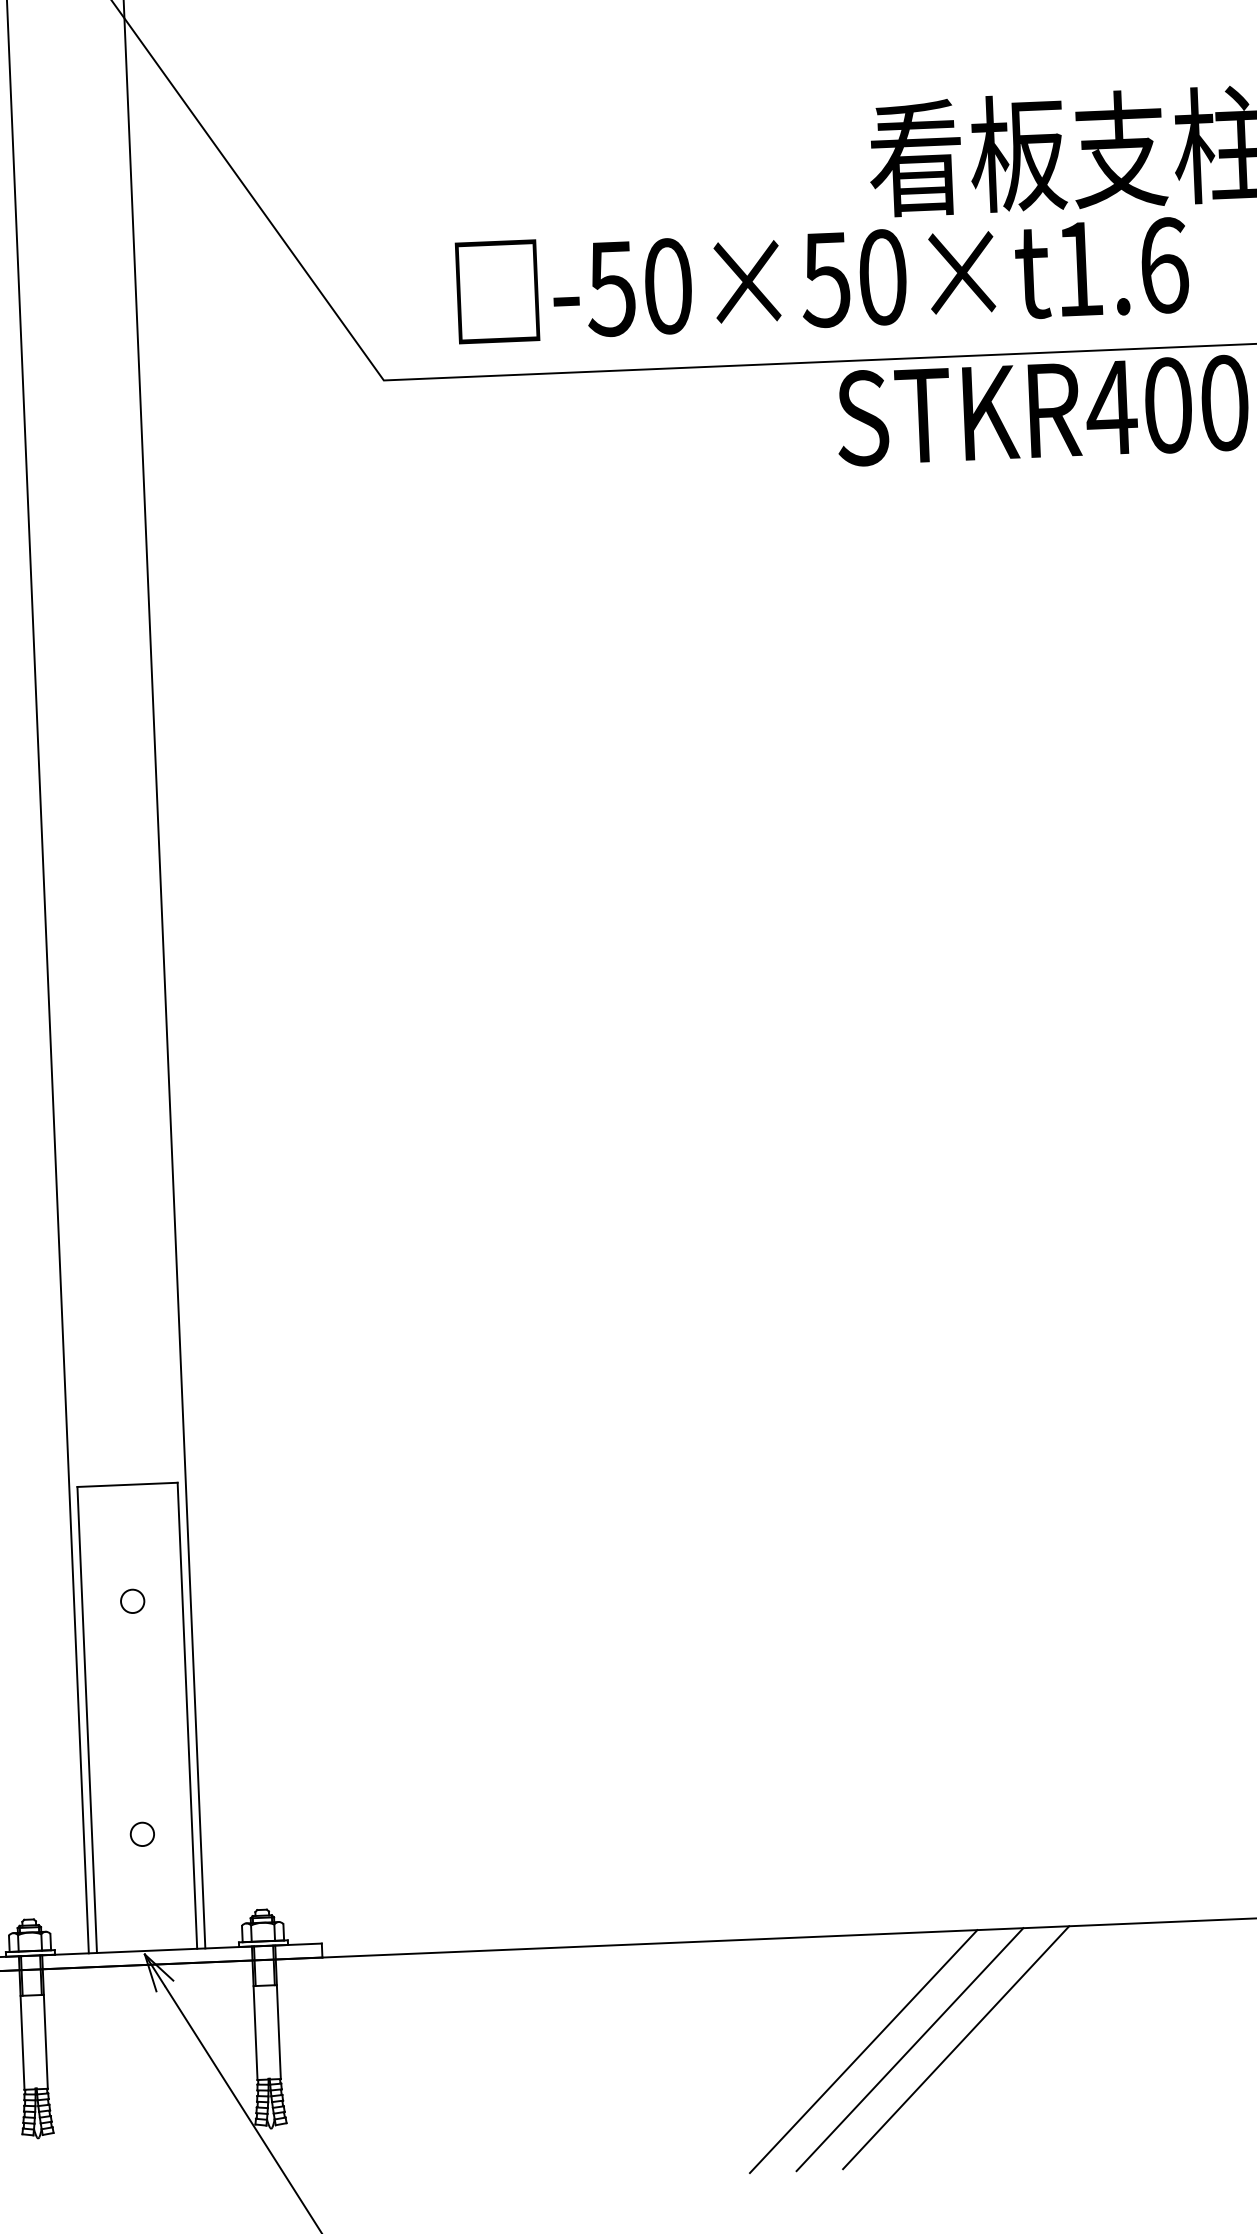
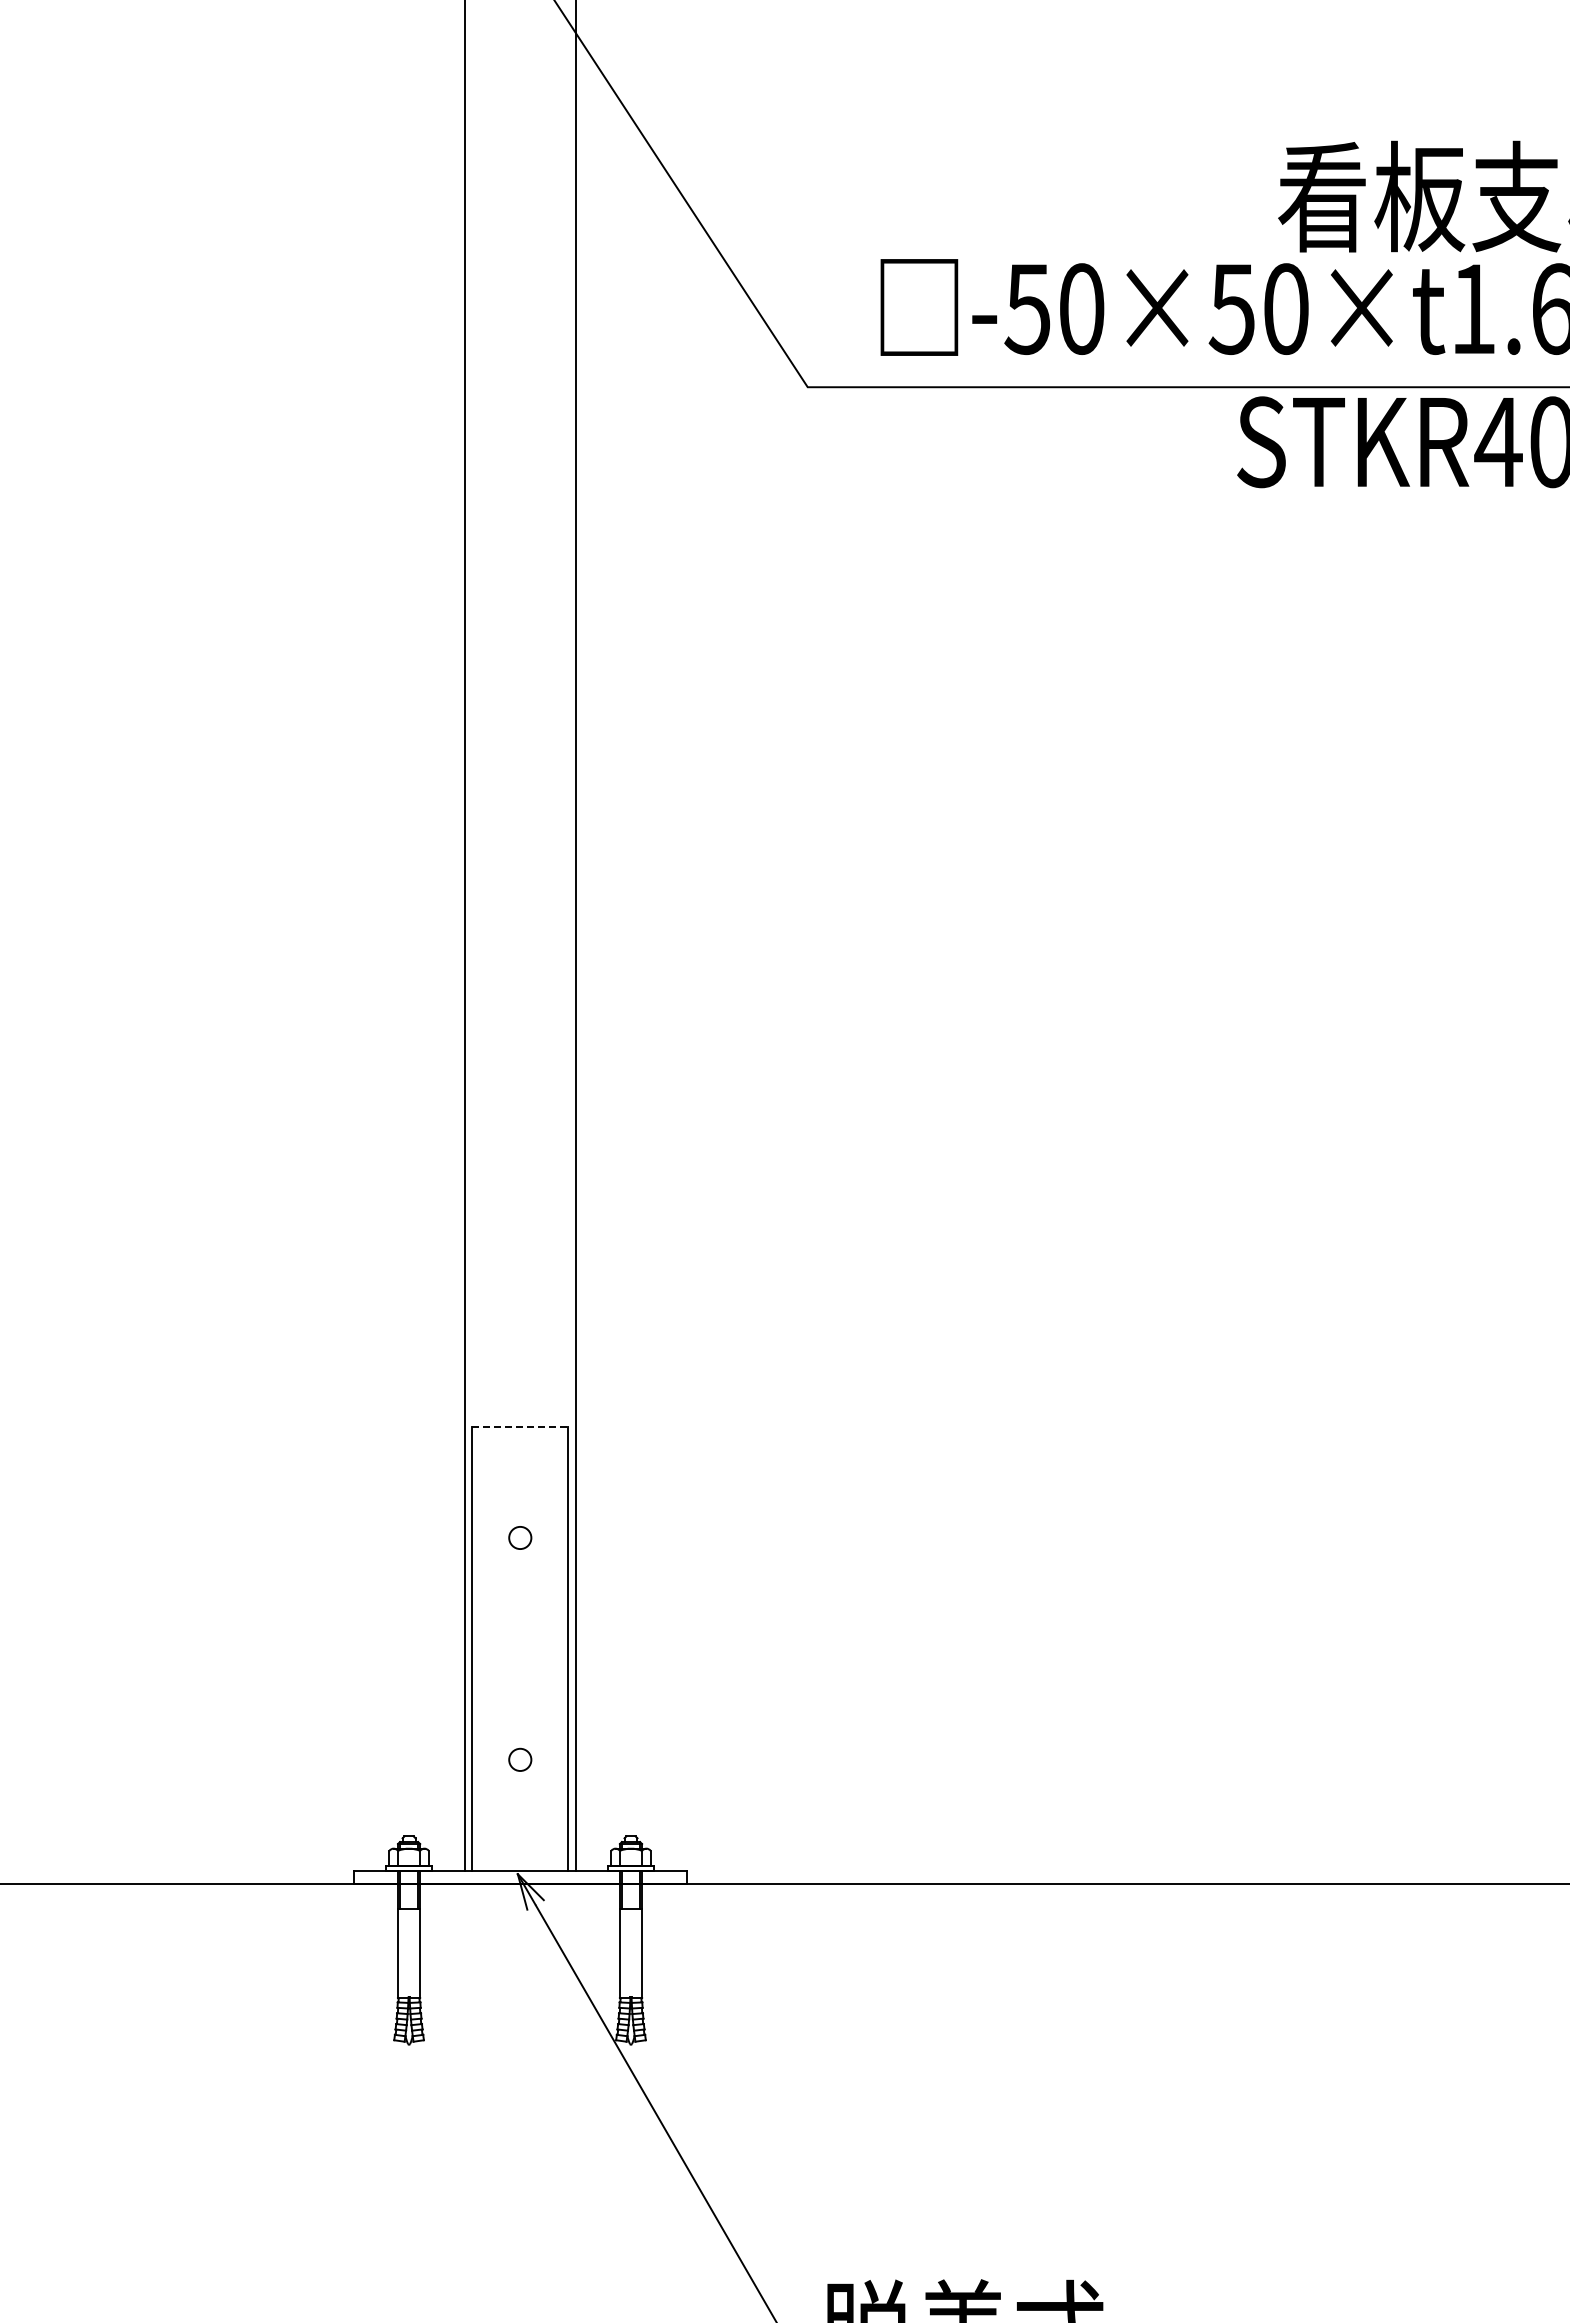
line: (128, 1485) -> (520, 1427), solid -> dashed
line: (956, 2048) -> (1285, 1995), removed
line: (910, 2050) -> (1241, 1995), removed
line: (863, 2051) -> (1197, 1995), removed

